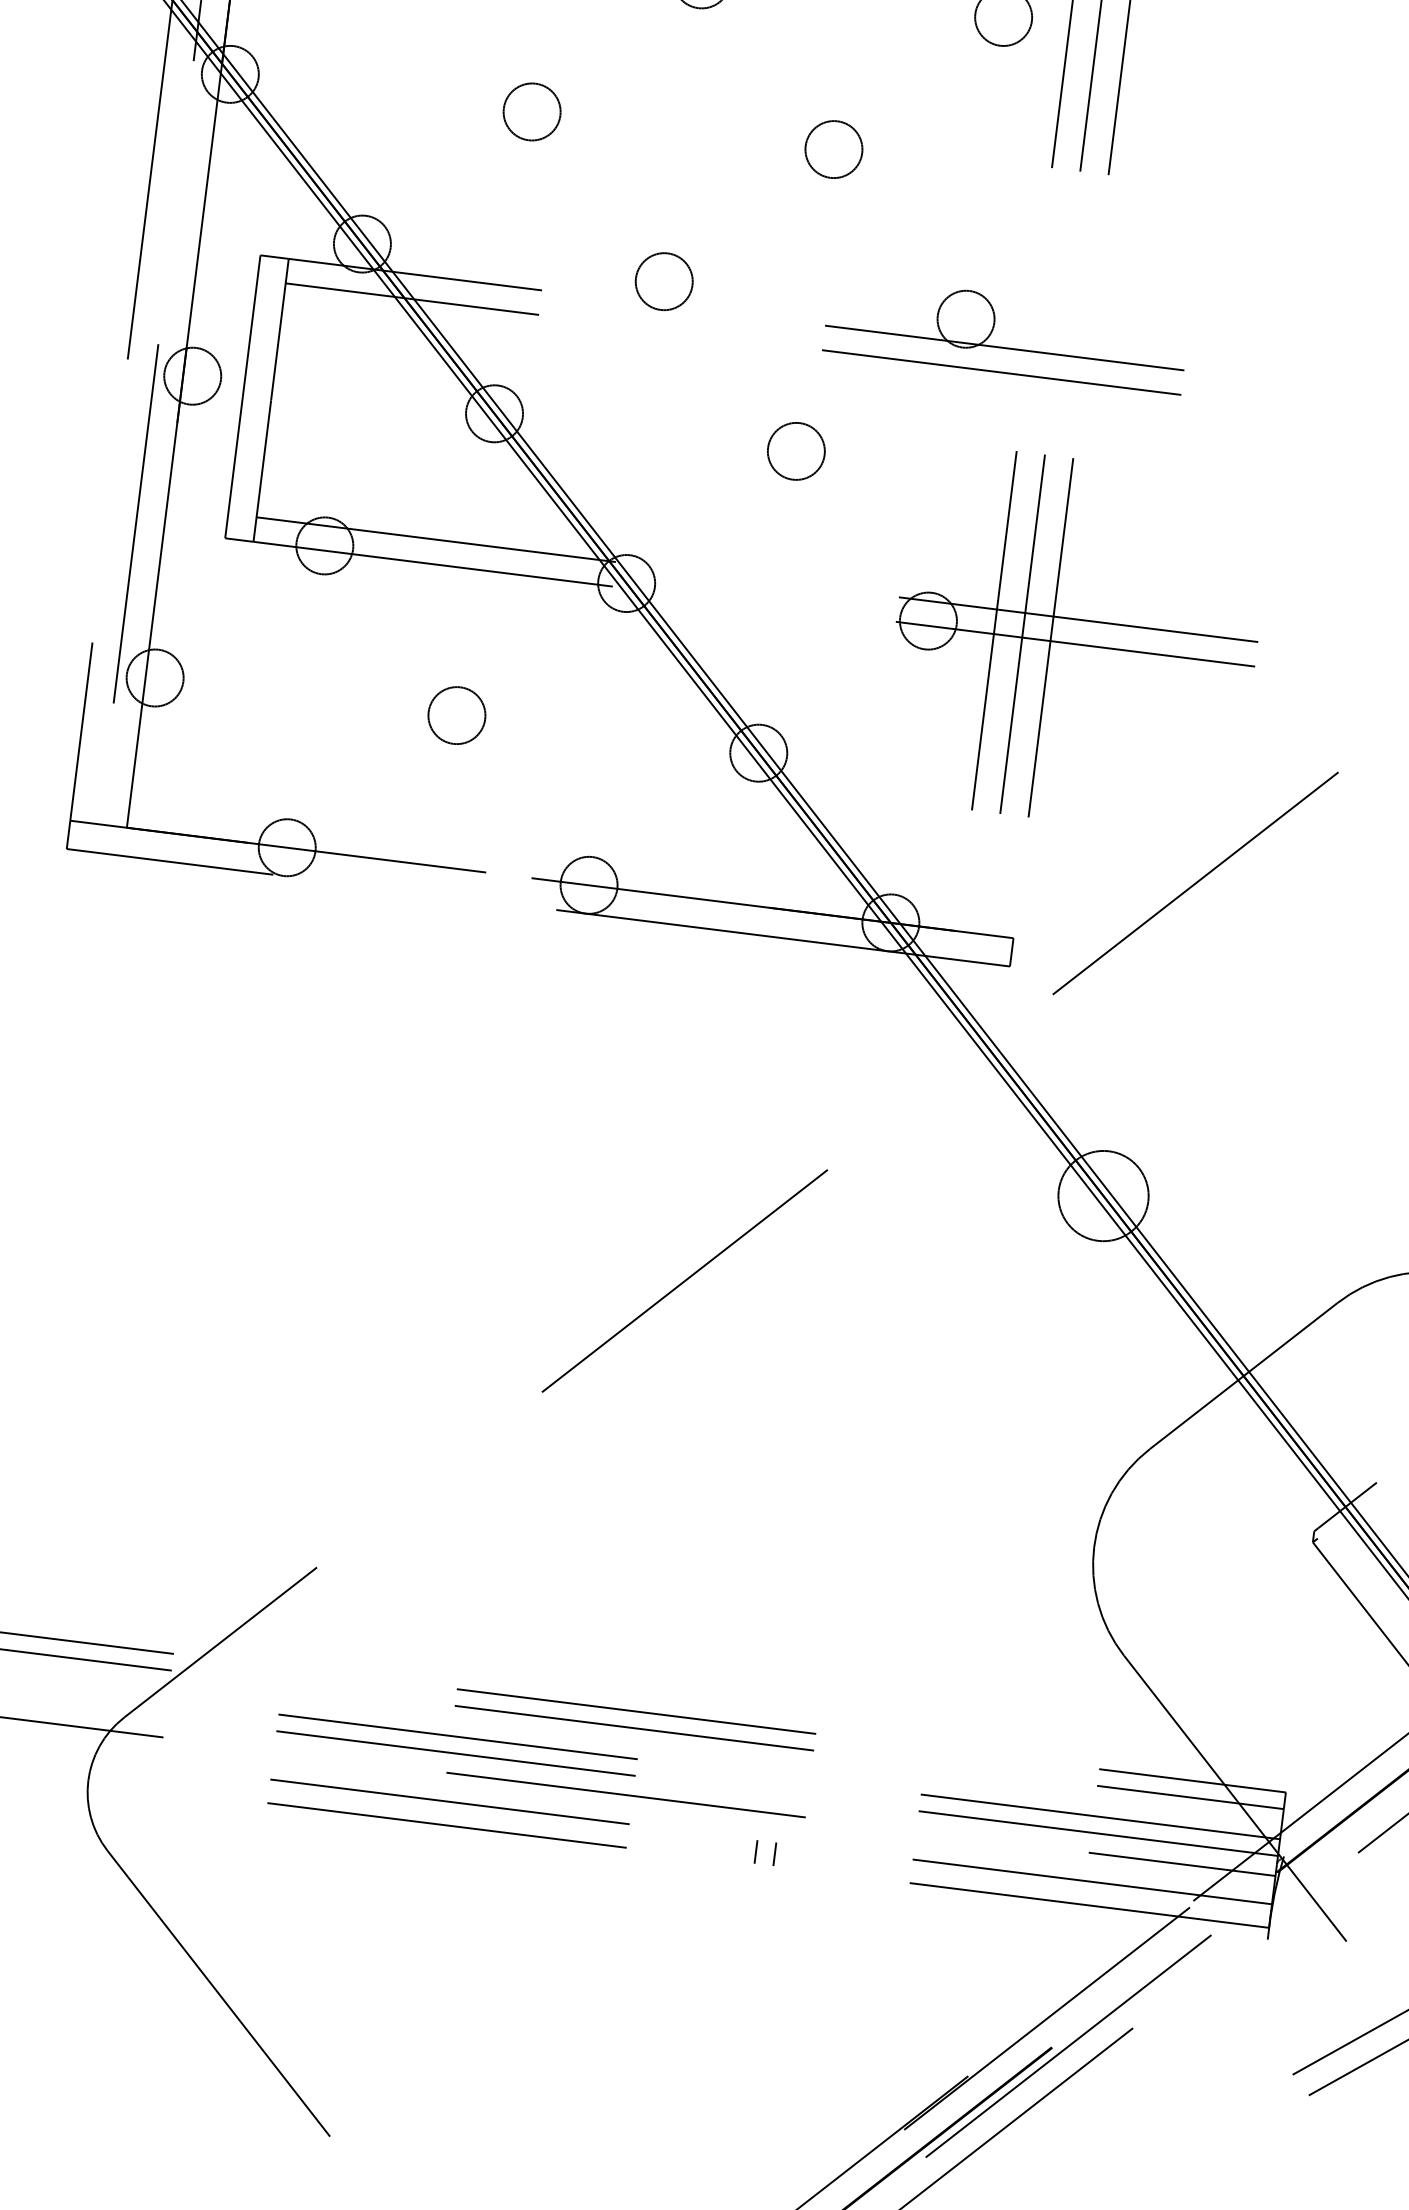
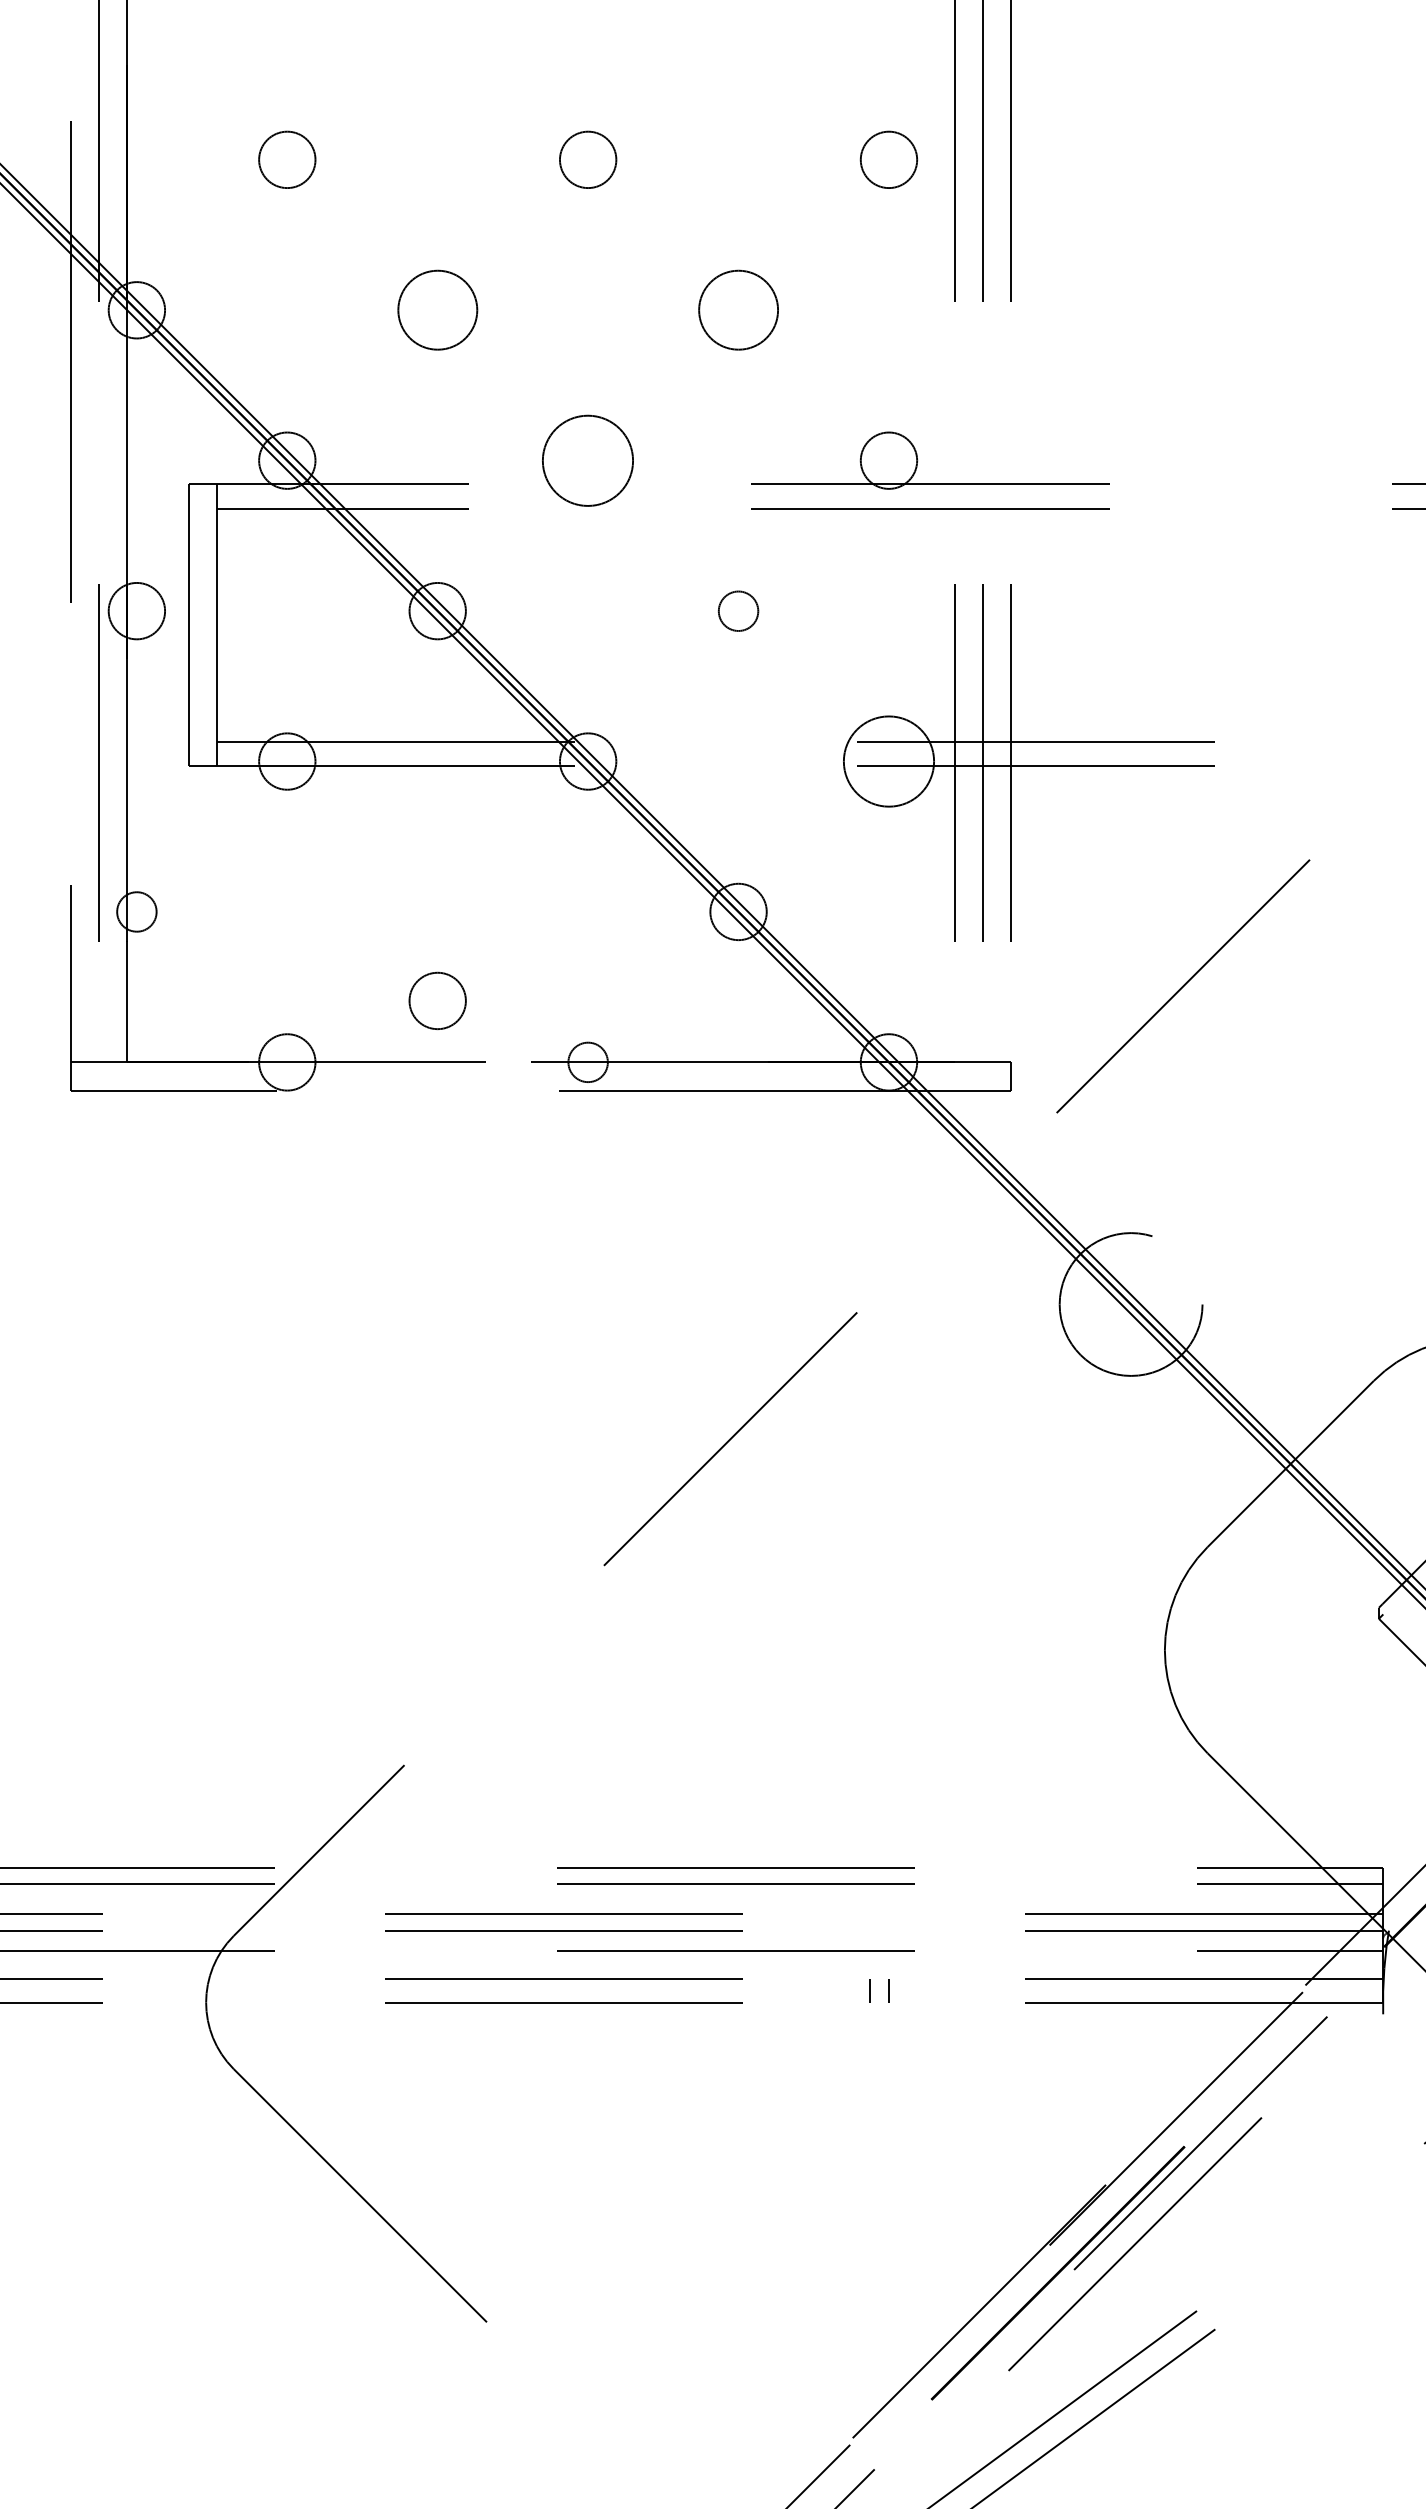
circle: (531, 112) -> (437, 310), size x1.4
circle: (833, 149) -> (738, 310), size x1.4
circle: (664, 281) -> (588, 460), size x1.6
circle: (796, 451) -> (738, 611), size x0.7
circle: (927, 620) -> (888, 761), size x1.6
circle: (154, 677) -> (136, 911), size x0.7
circle: (456, 715) -> (437, 1000), moved
circle: (588, 885) -> (587, 1062), size x0.7
circle: (1102, 1195) -> (1130, 1304), size x1.6

